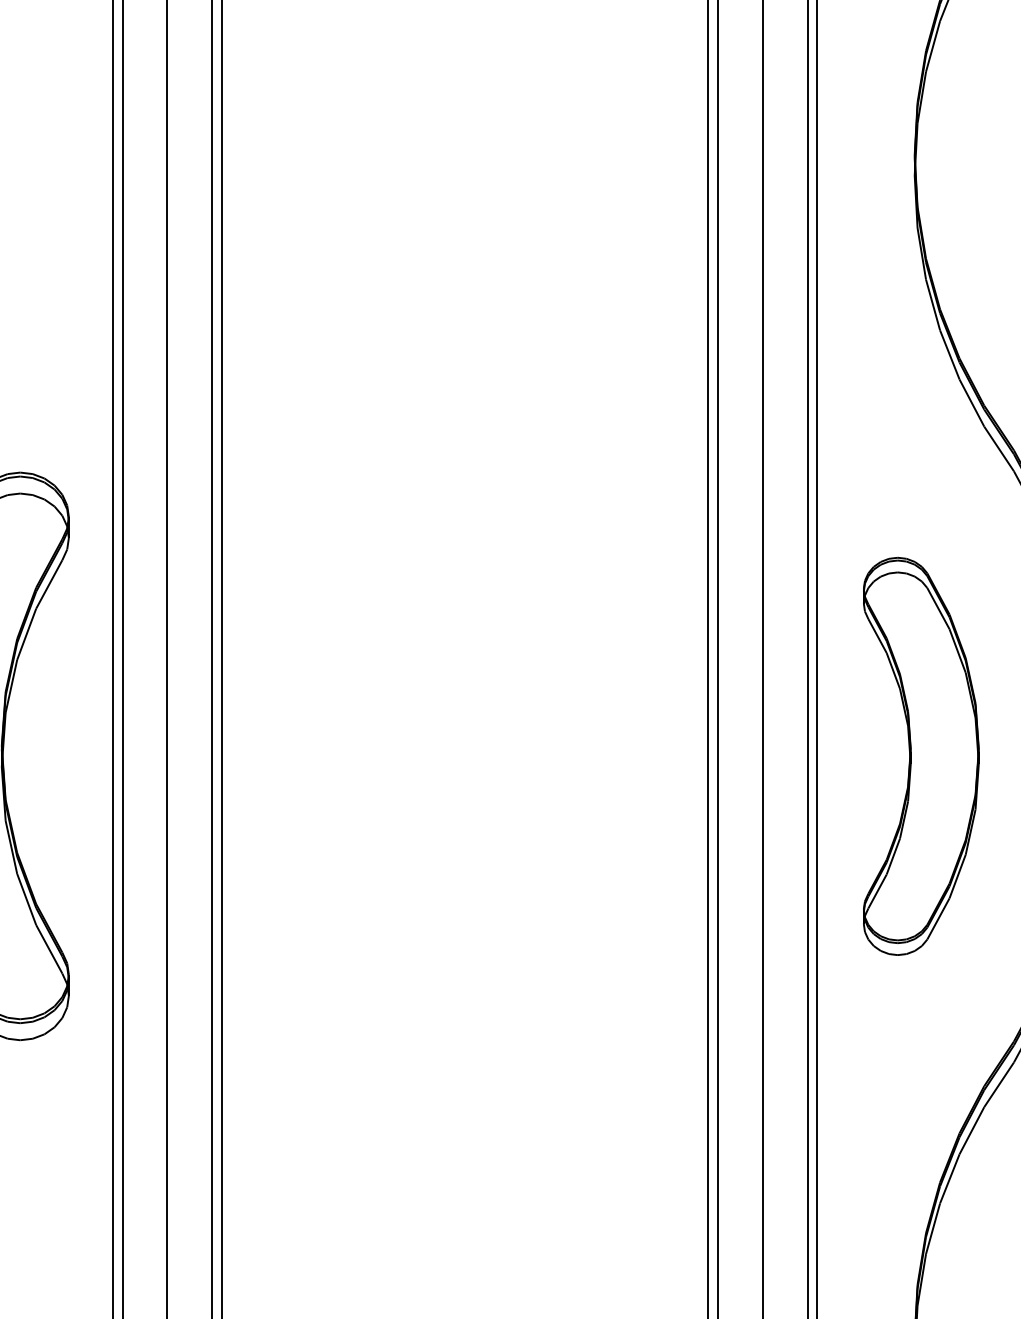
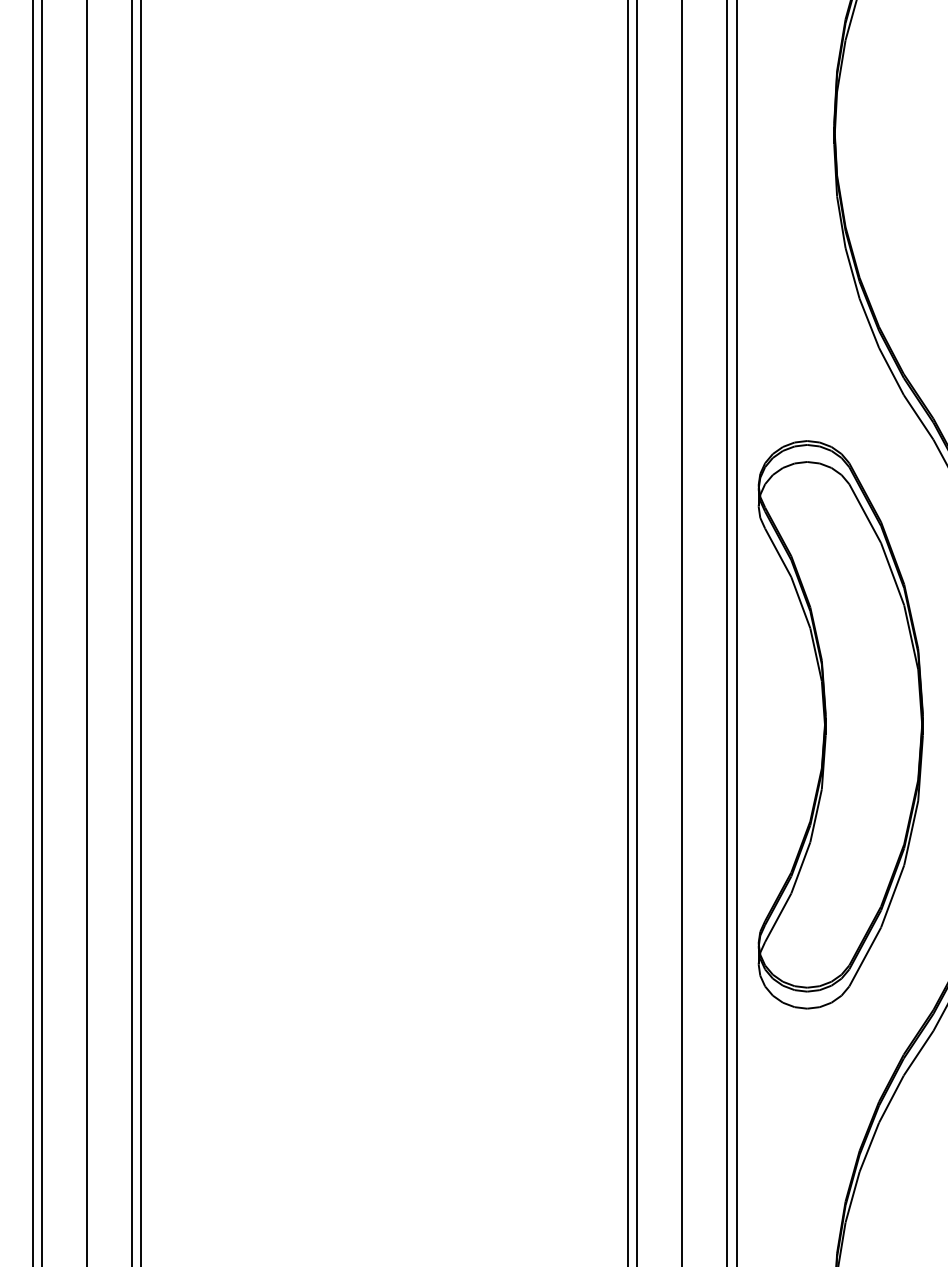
part: (921, 756) -> (841, 724), size x1.43

